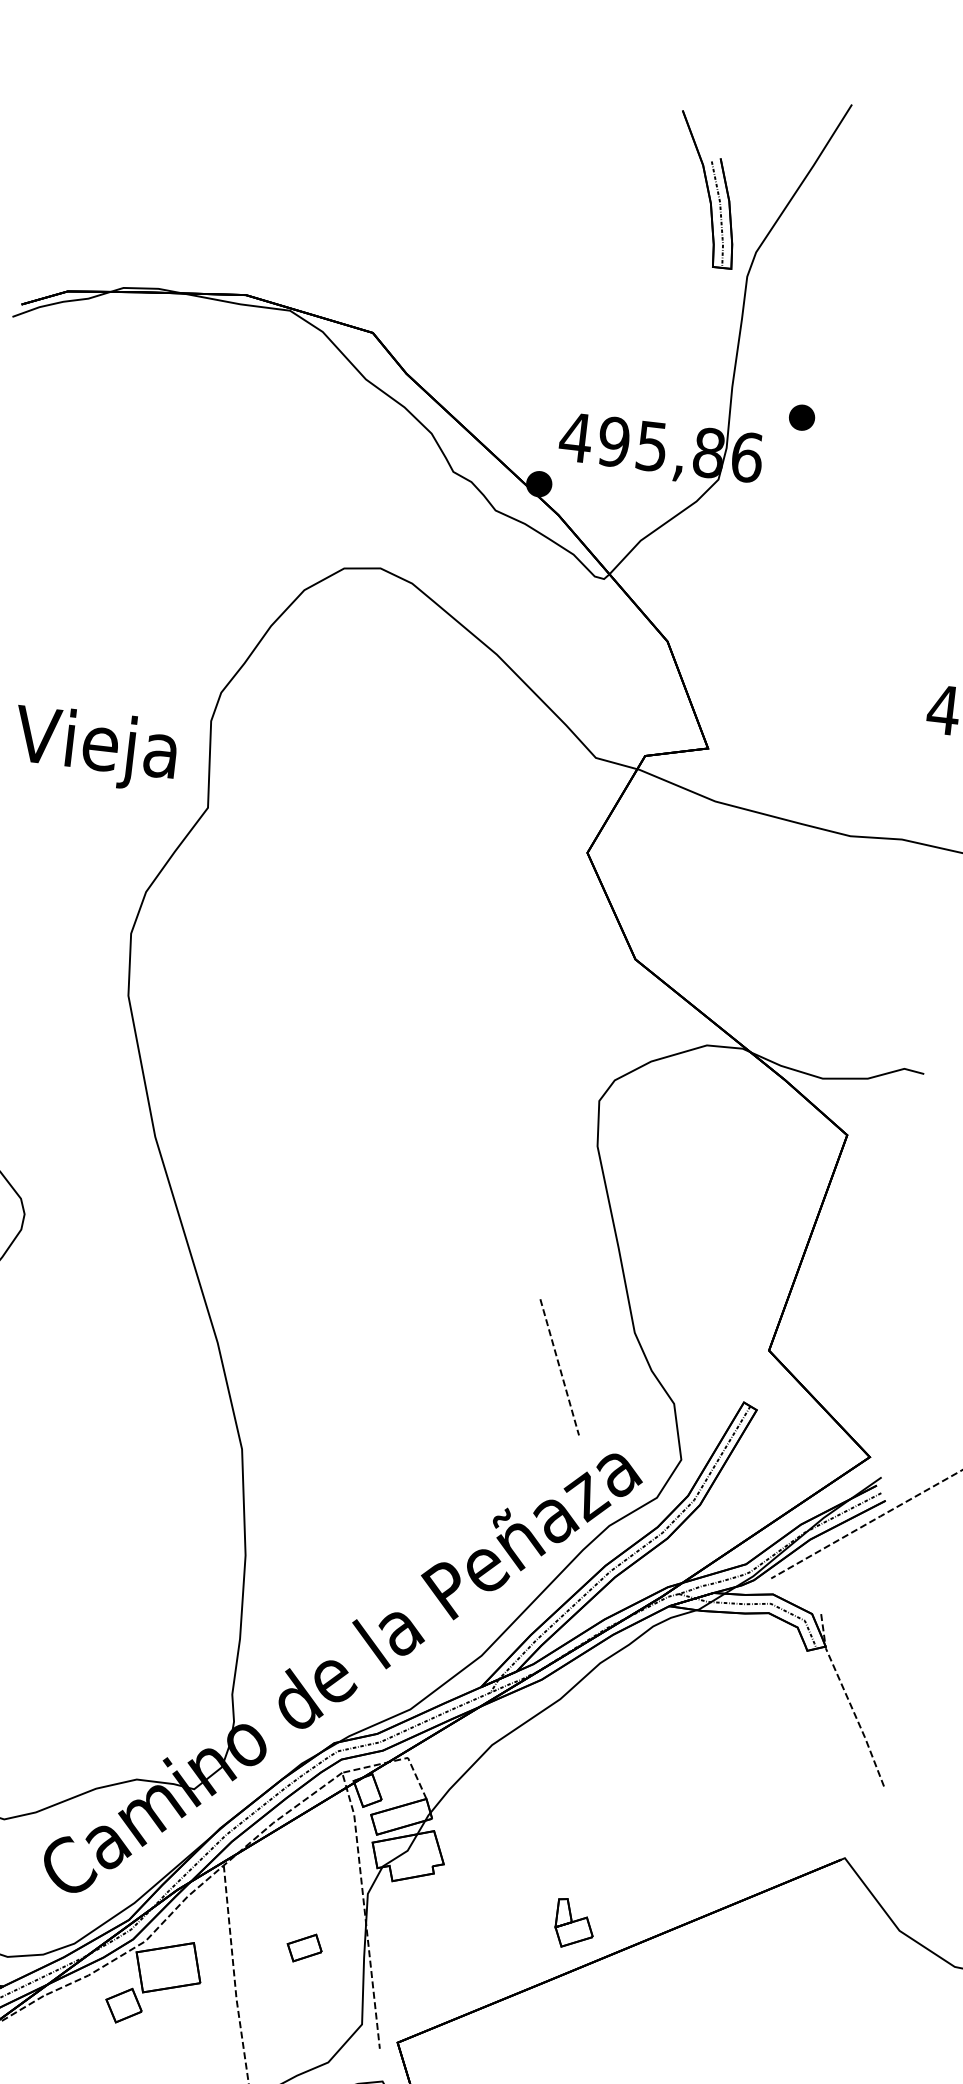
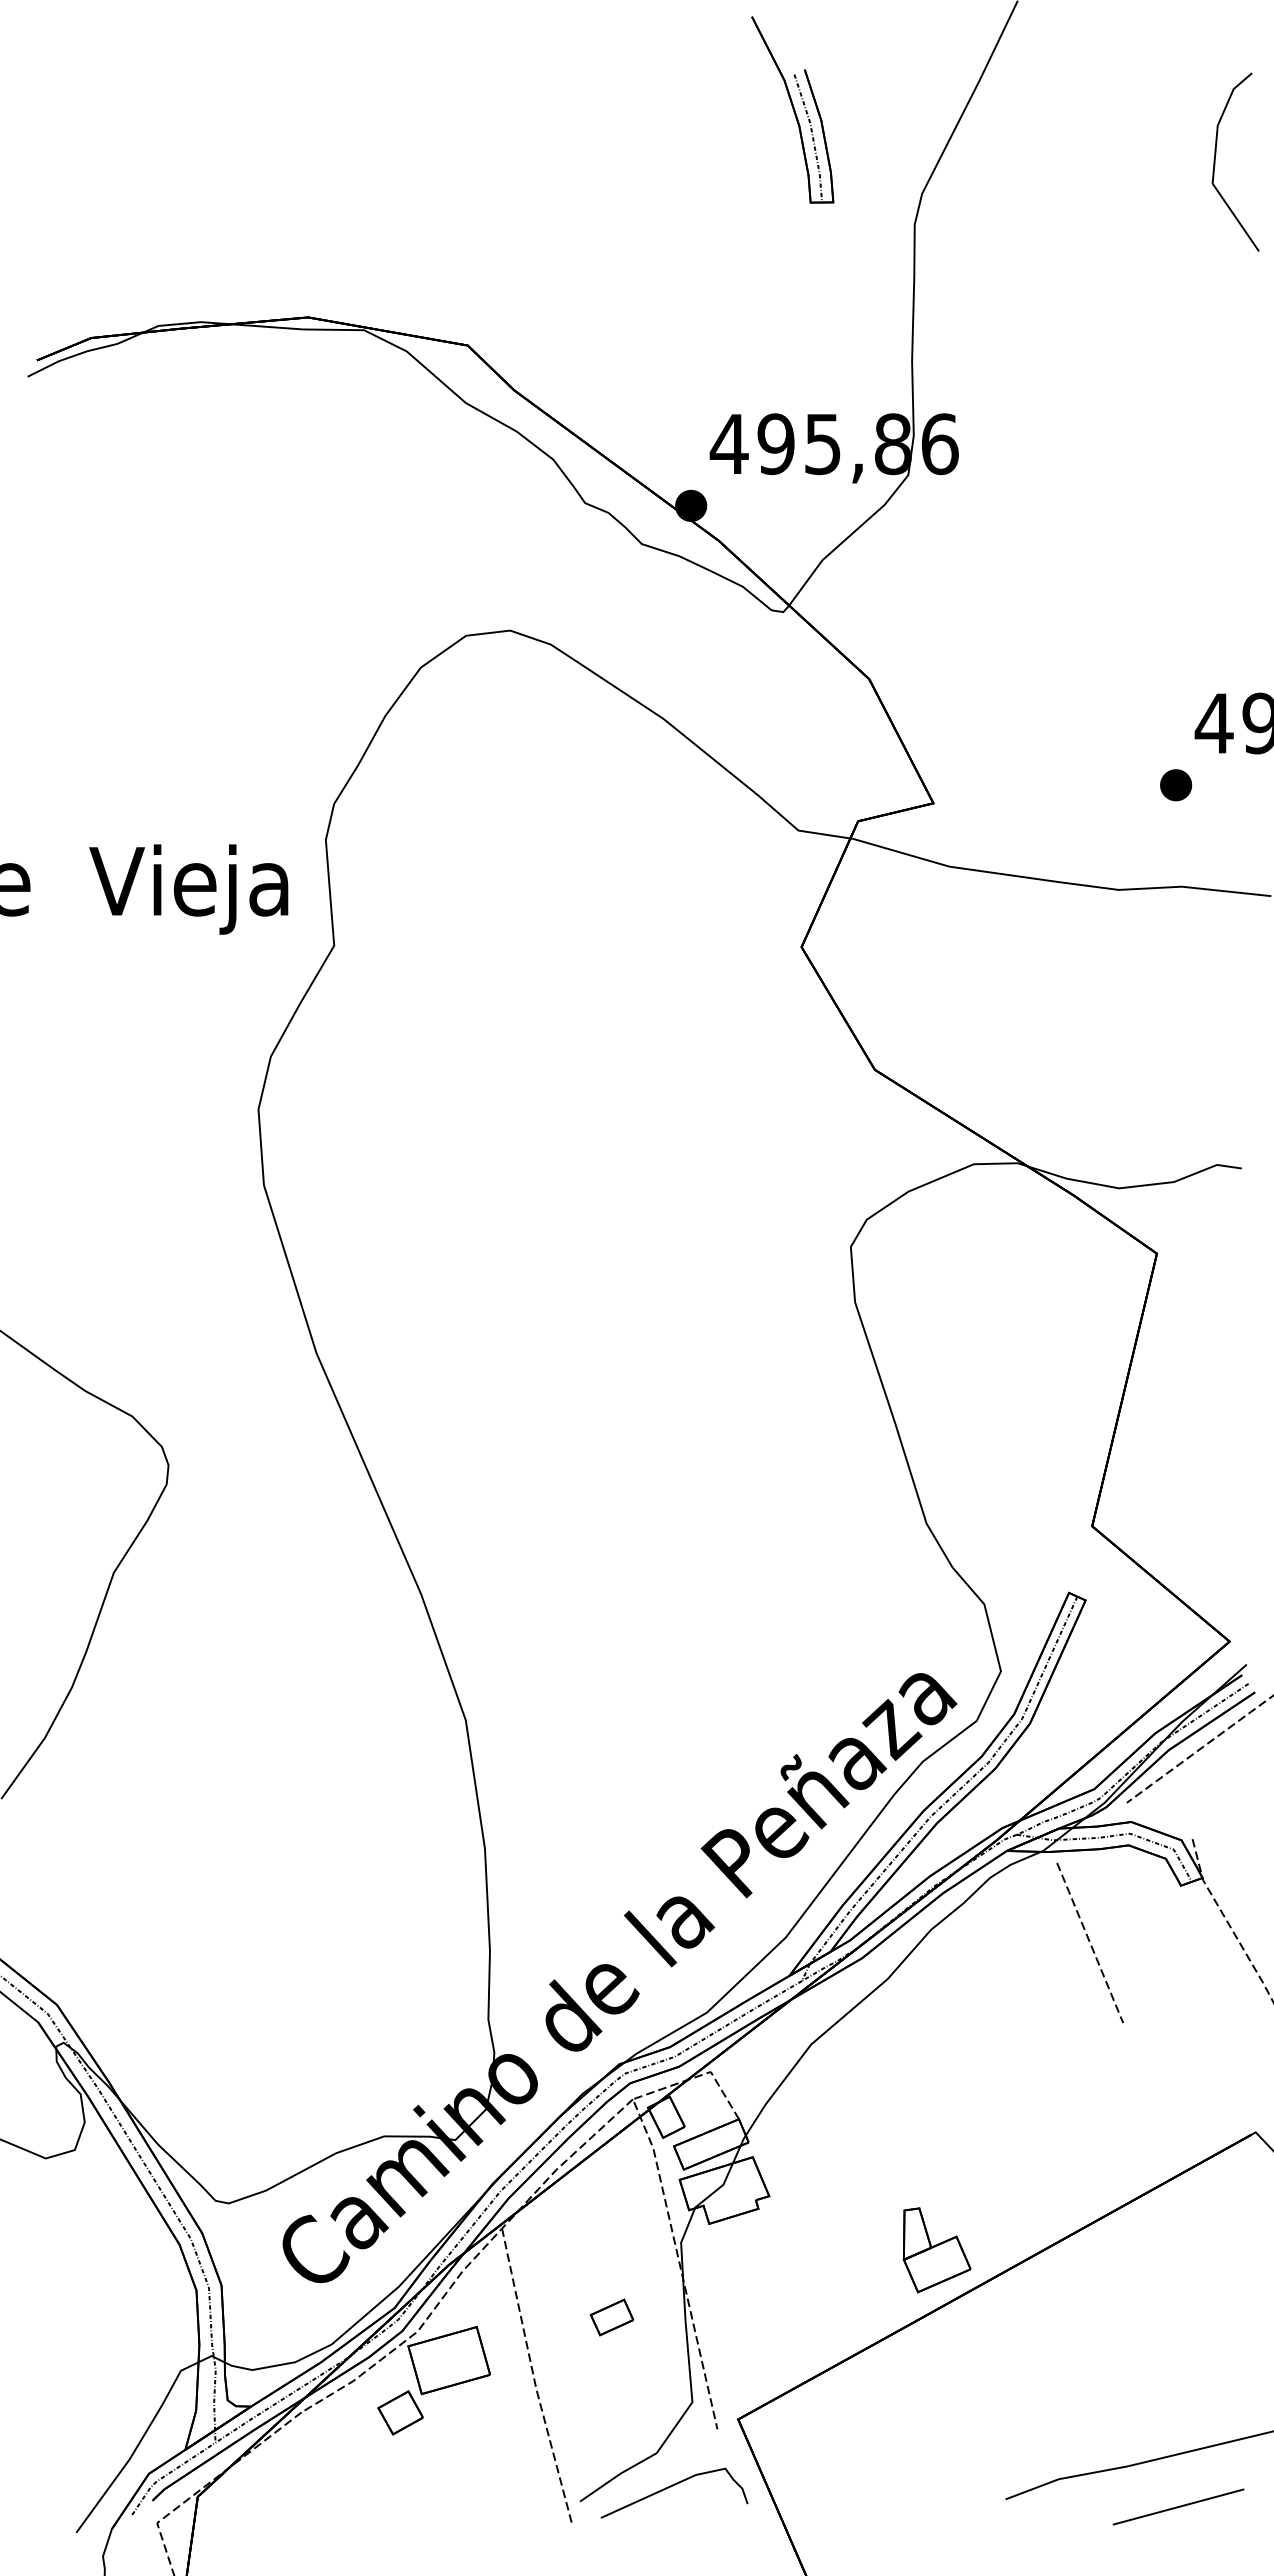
part: (706, 189) -> (792, 109), moved
part: (802, 417) -> (1176, 785), moved
line: (559, 1365) -> (1089, 1941), moved
part: (574, 1924) -> (936, 2250), size x1.43

